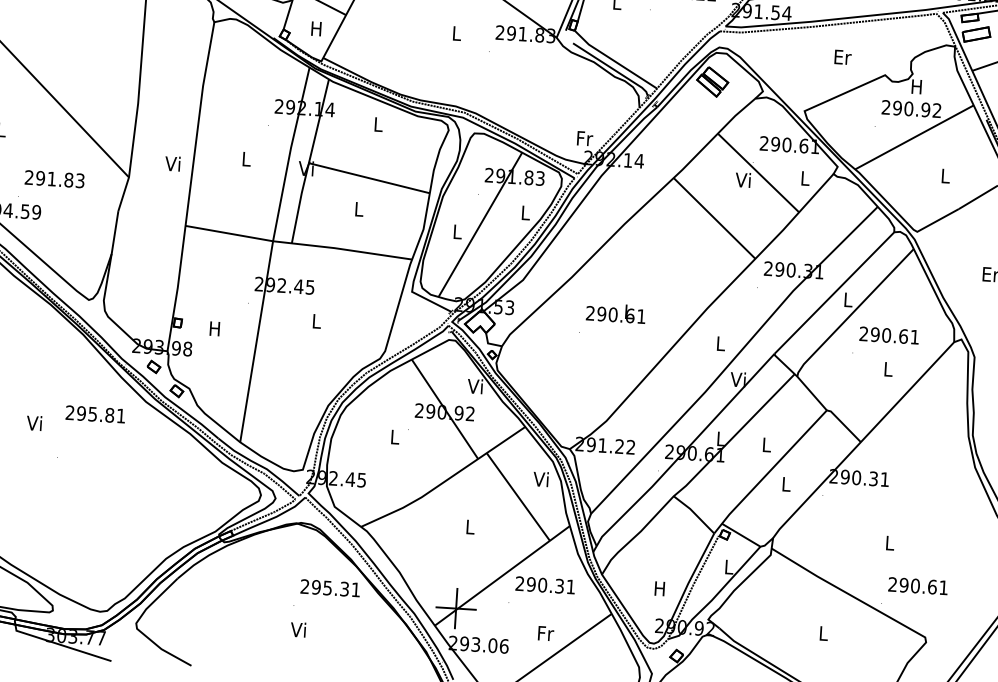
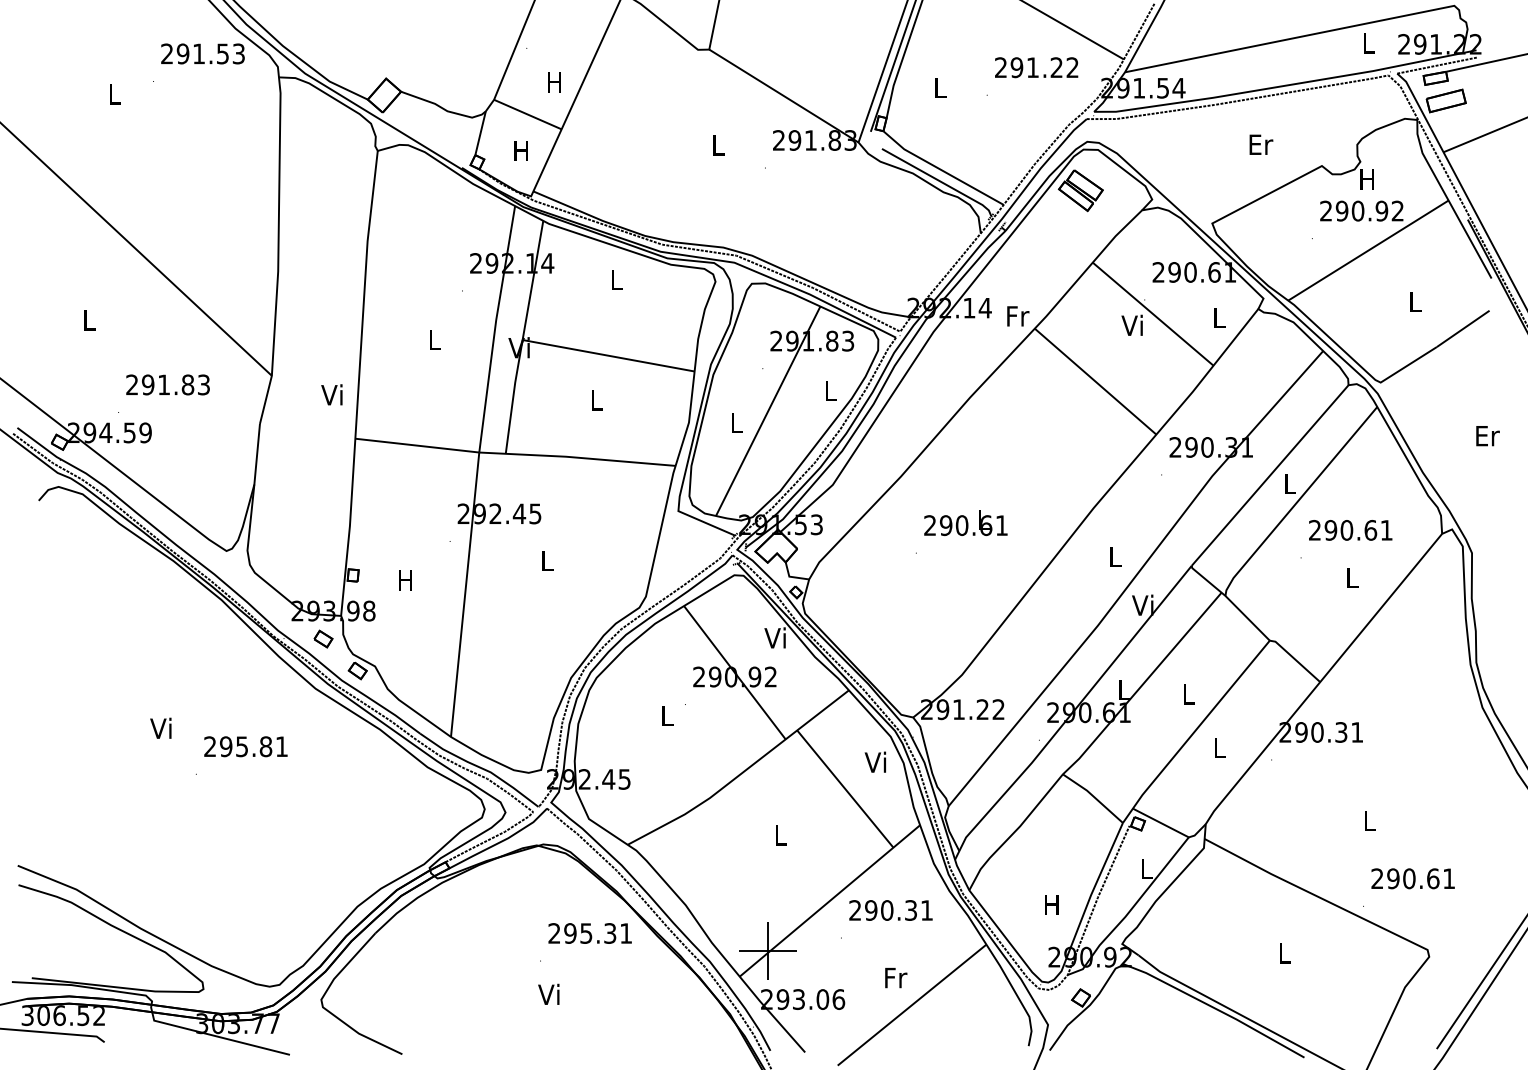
text: (585, 138) -> (1018, 316), moved
text: (172, 163) -> (331, 394), moved
text: (95, 414) -> (245, 746), moved

